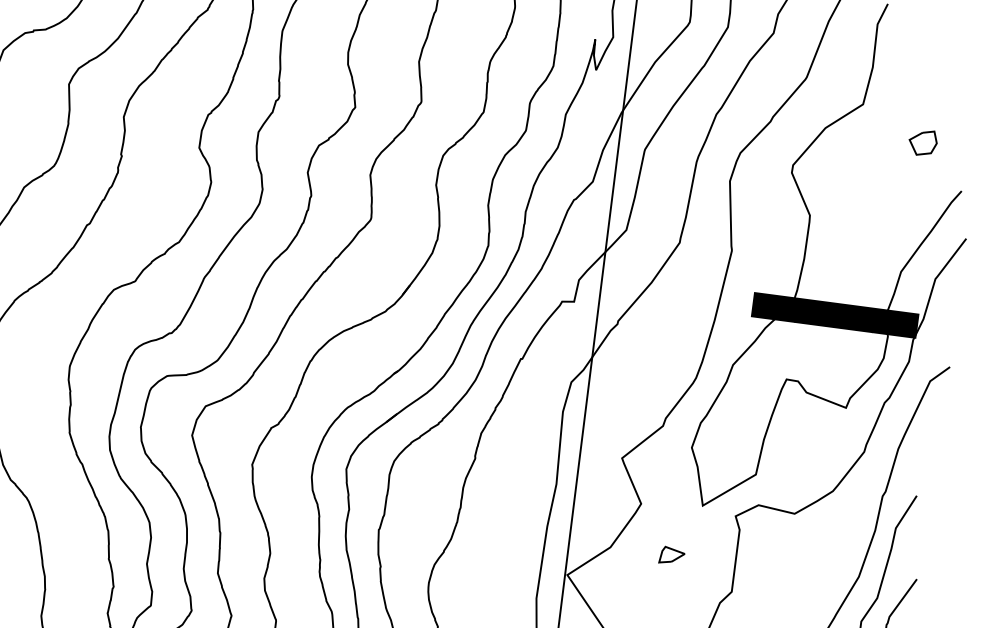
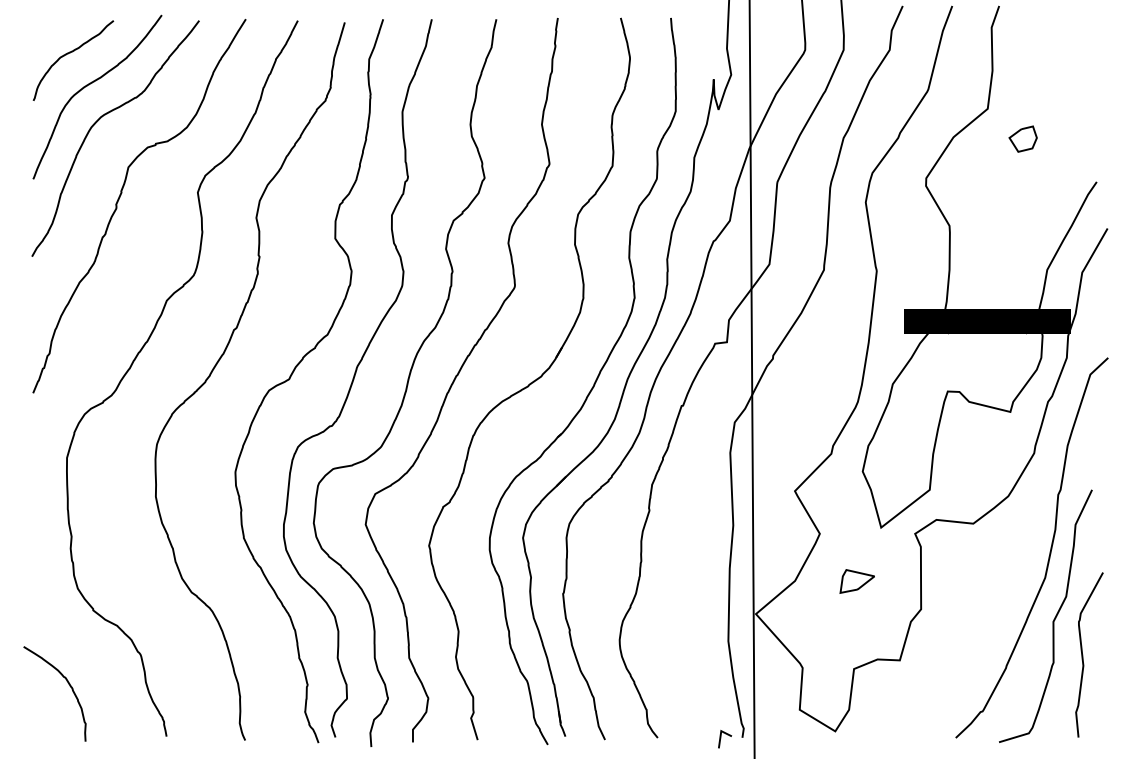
part: (922, 142) -> (1022, 138), moved
part: (672, 555) -> (857, 581), size x1.4

